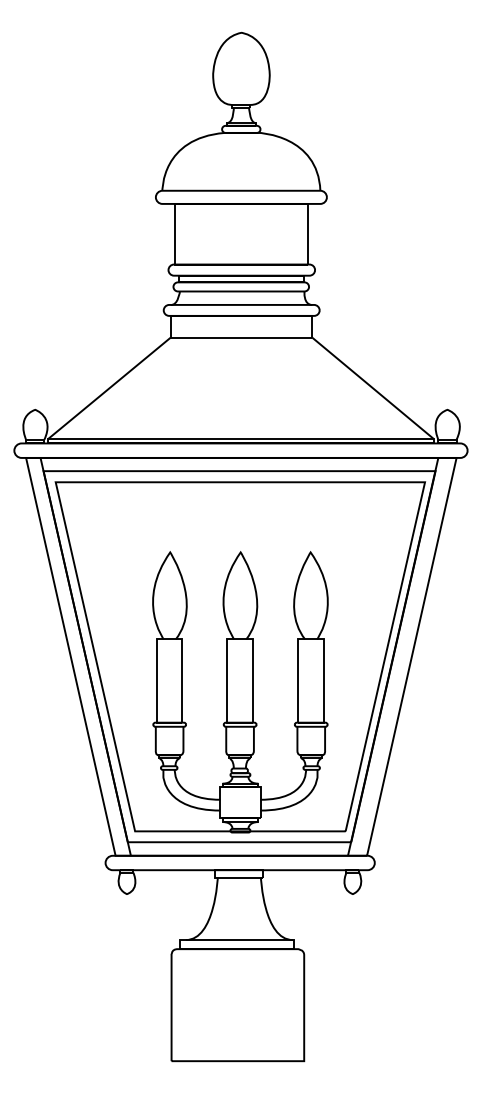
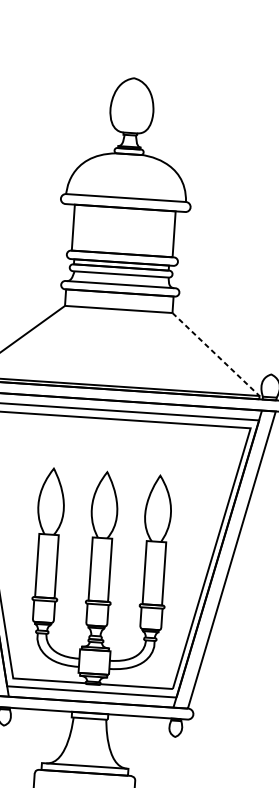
line: (373, 388) -> (216, 354), solid -> dashed

